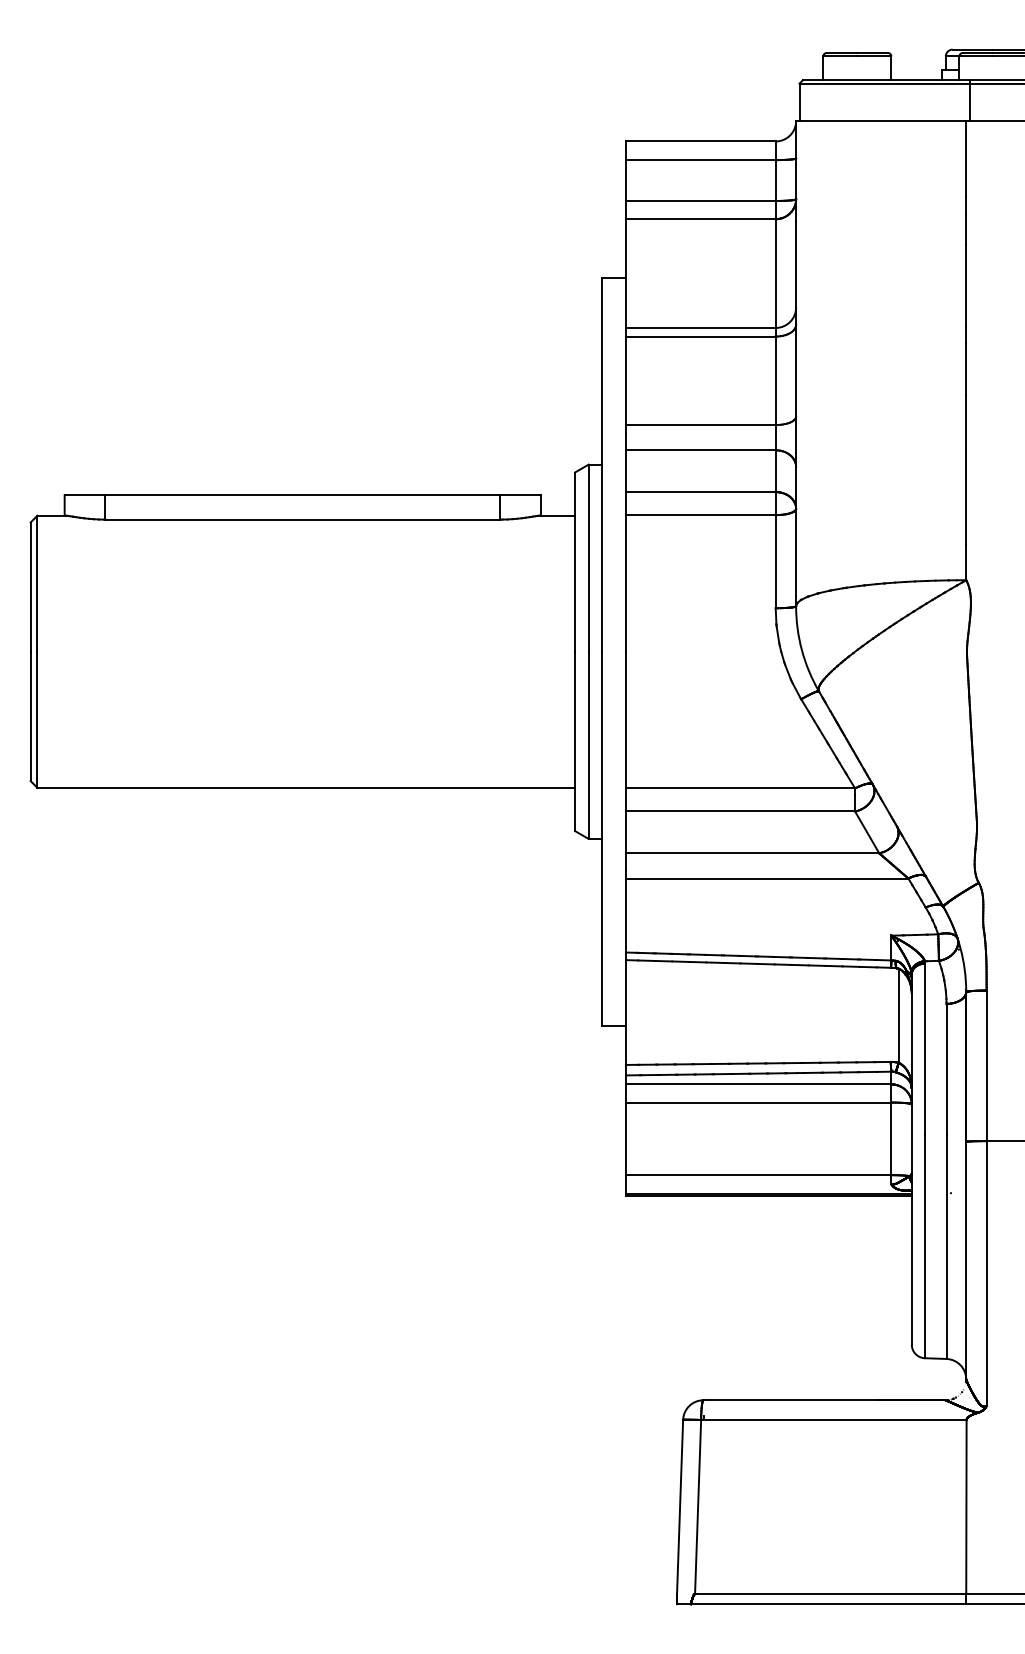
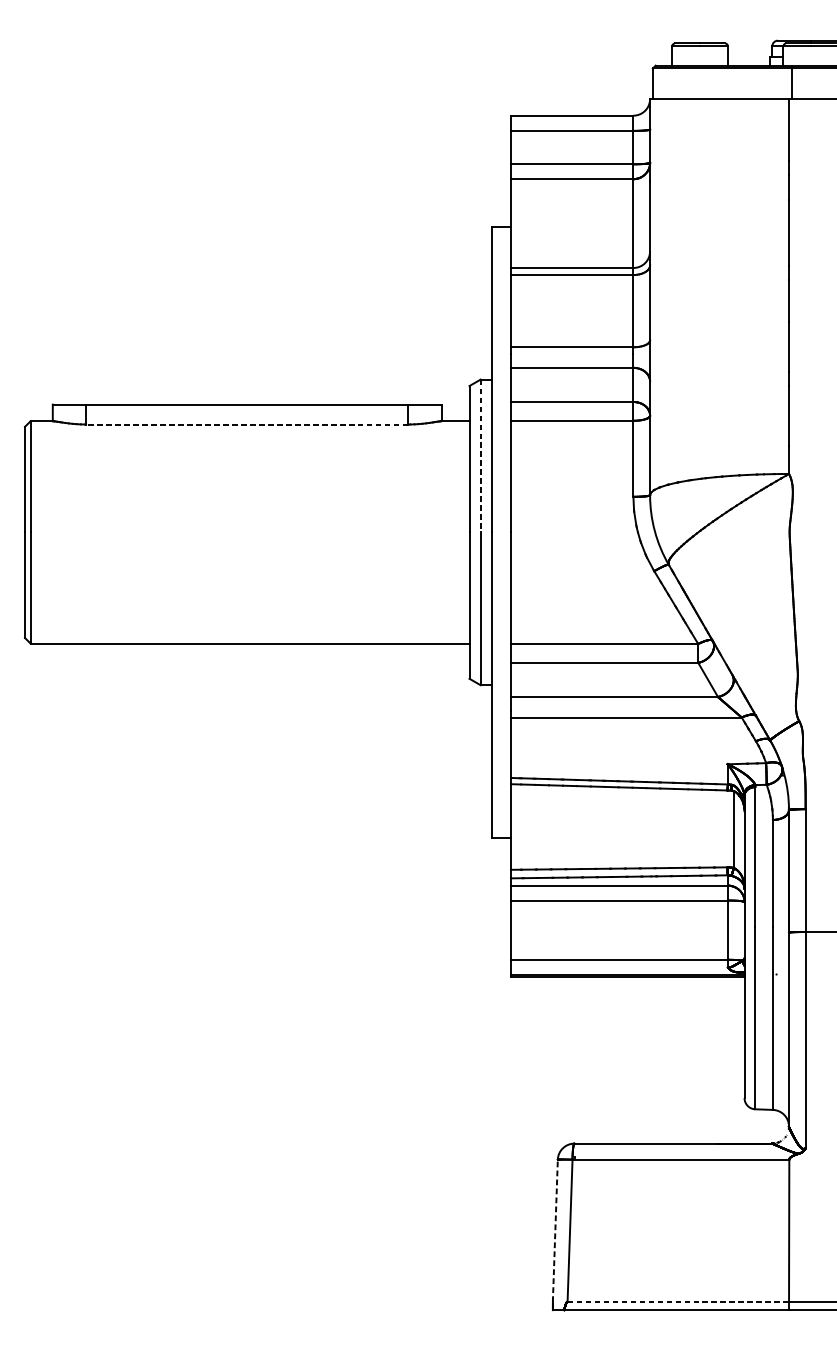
line: (302, 519) -> (247, 424), solid -> dashed
line: (588, 558) -> (480, 456), solid -> dashed
line: (680, 1506) -> (555, 1230), solid -> dashed
line: (830, 1594) -> (678, 1302), solid -> dashed

